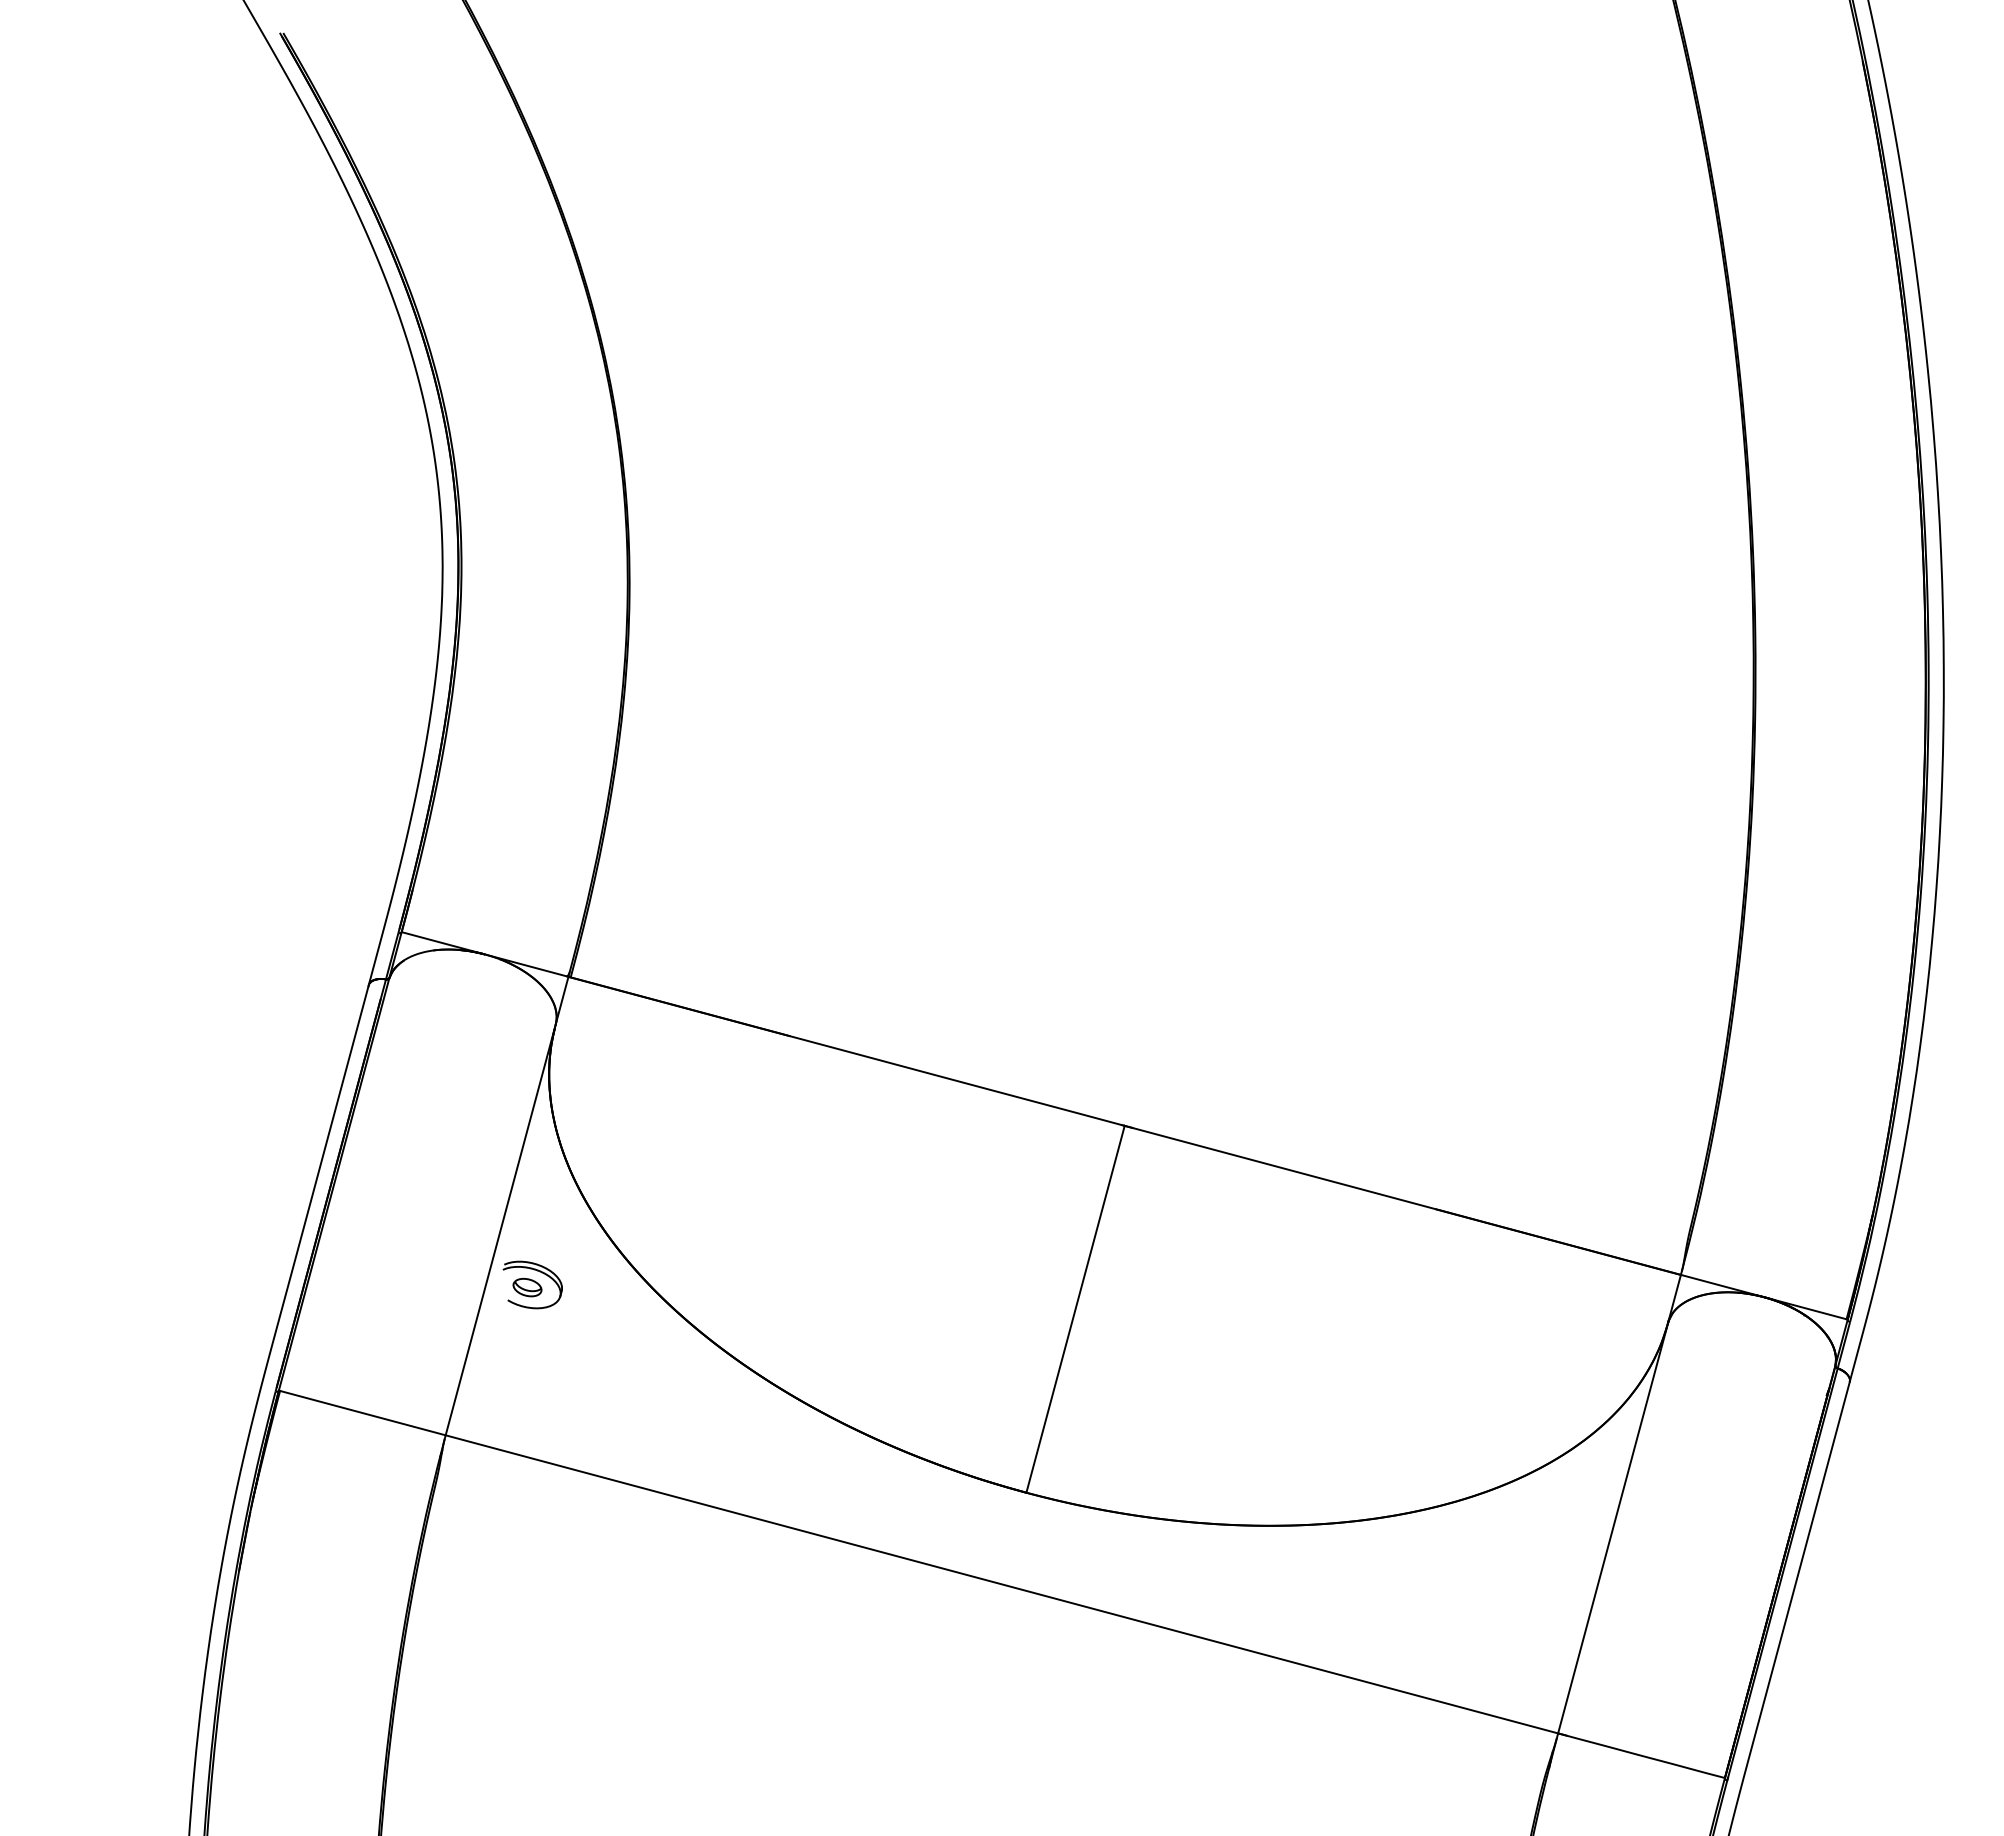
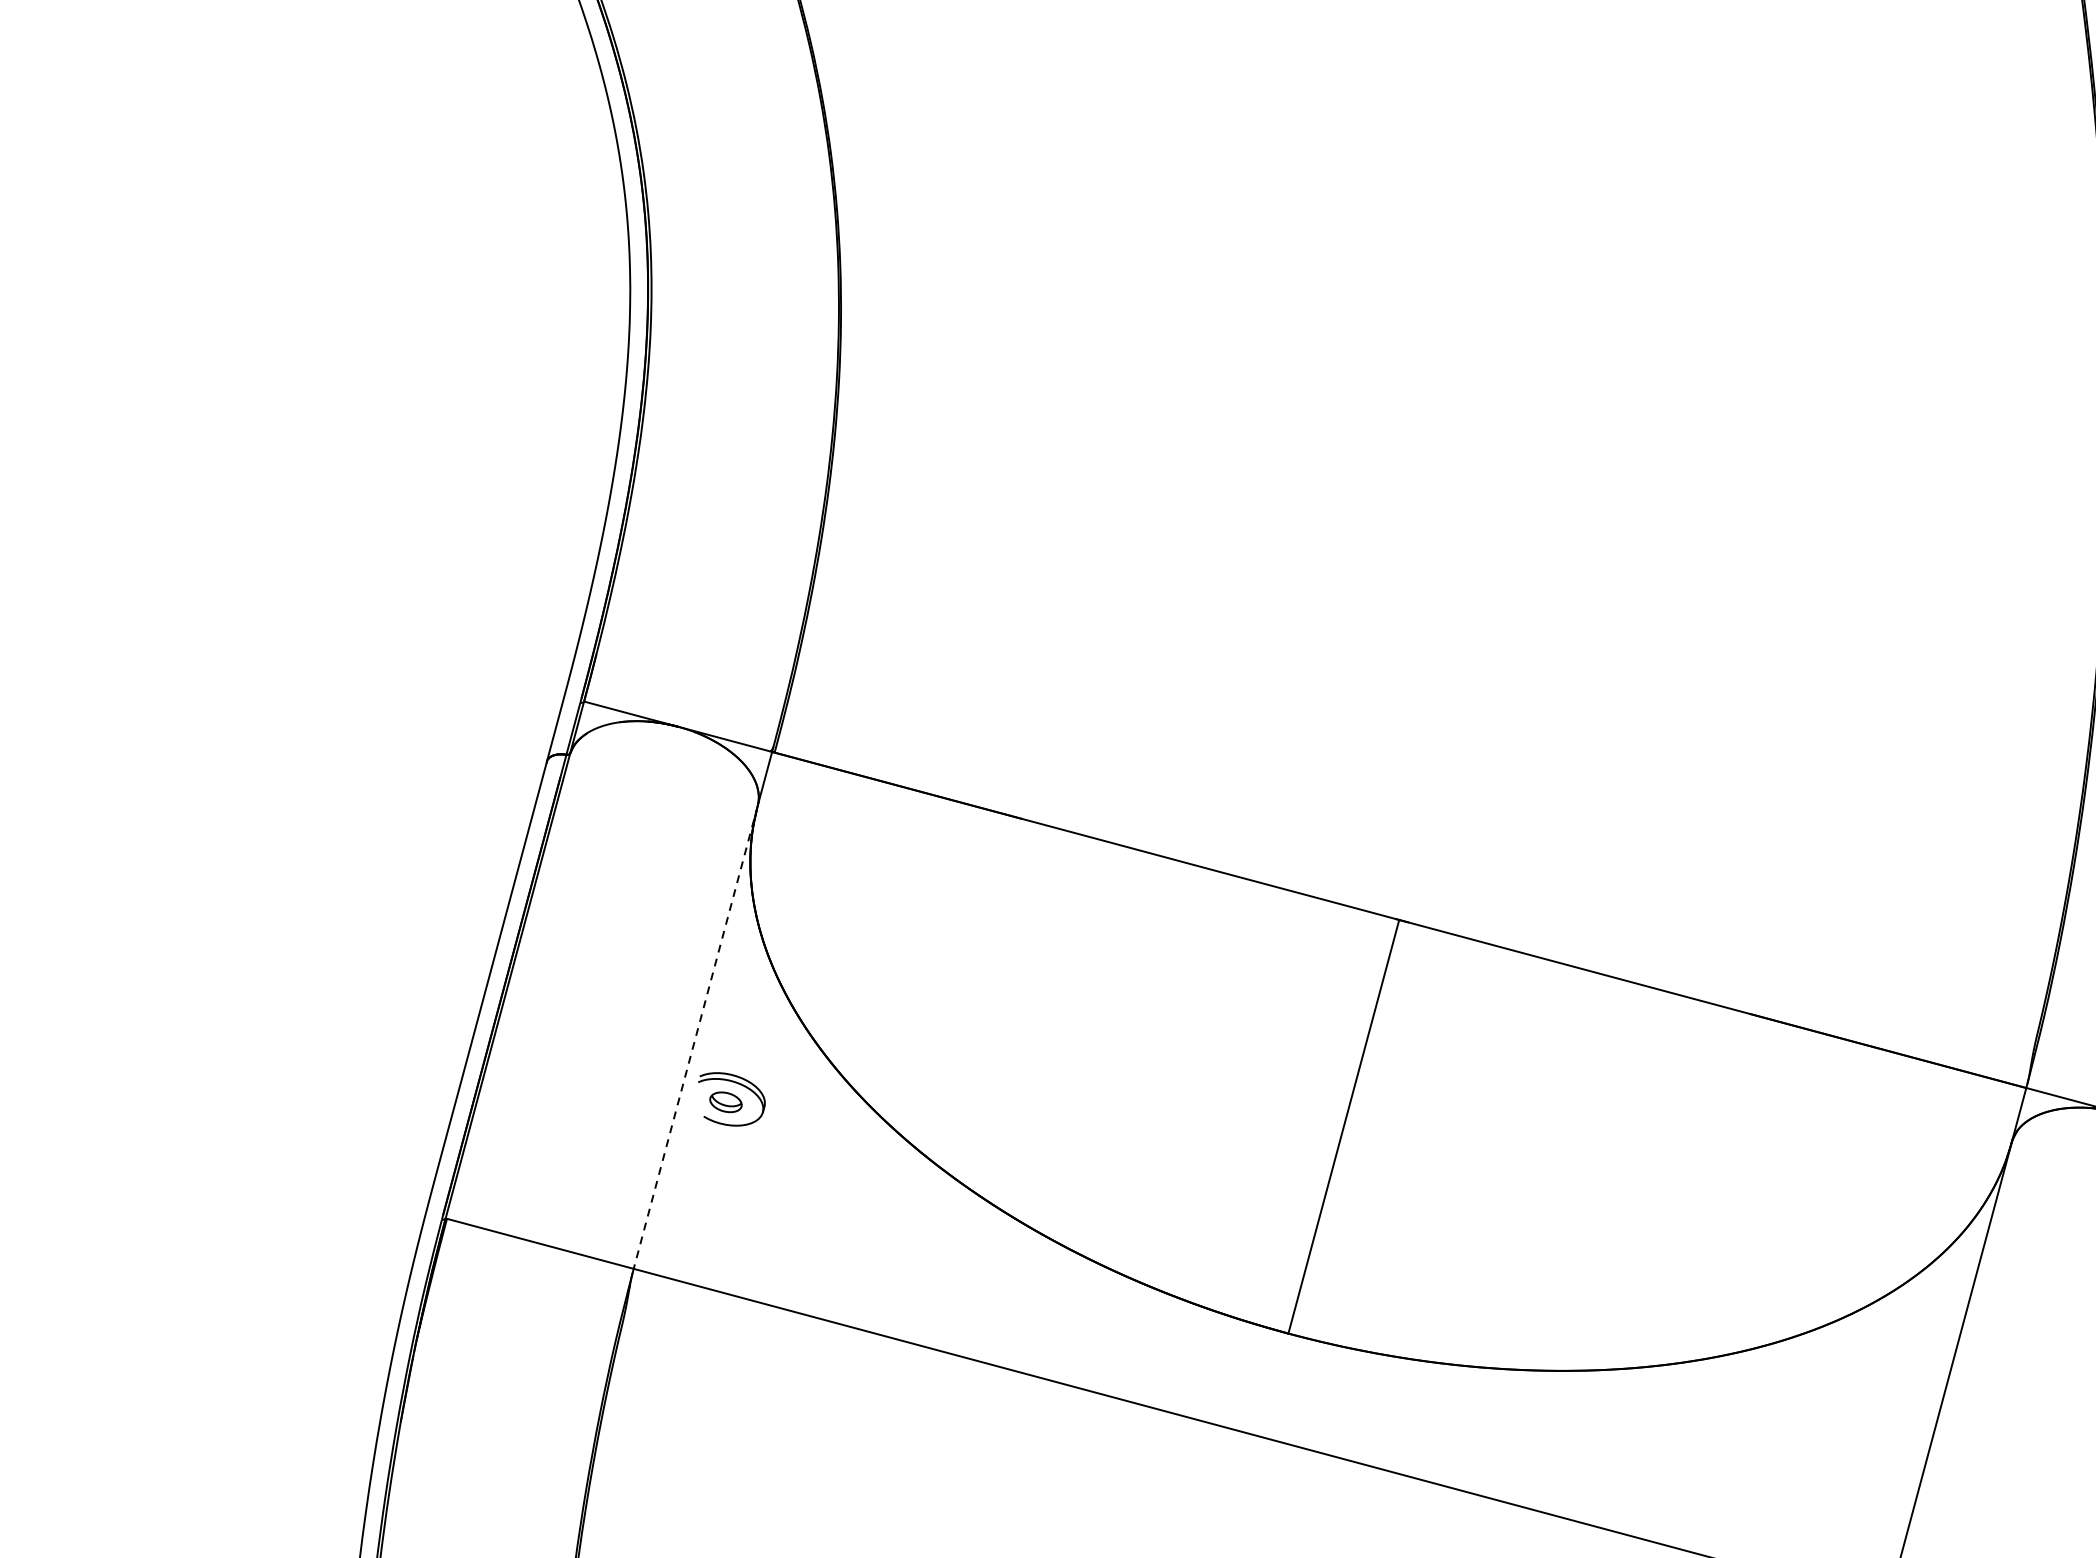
line: (500, 1230) -> (695, 1037), solid -> dashed

